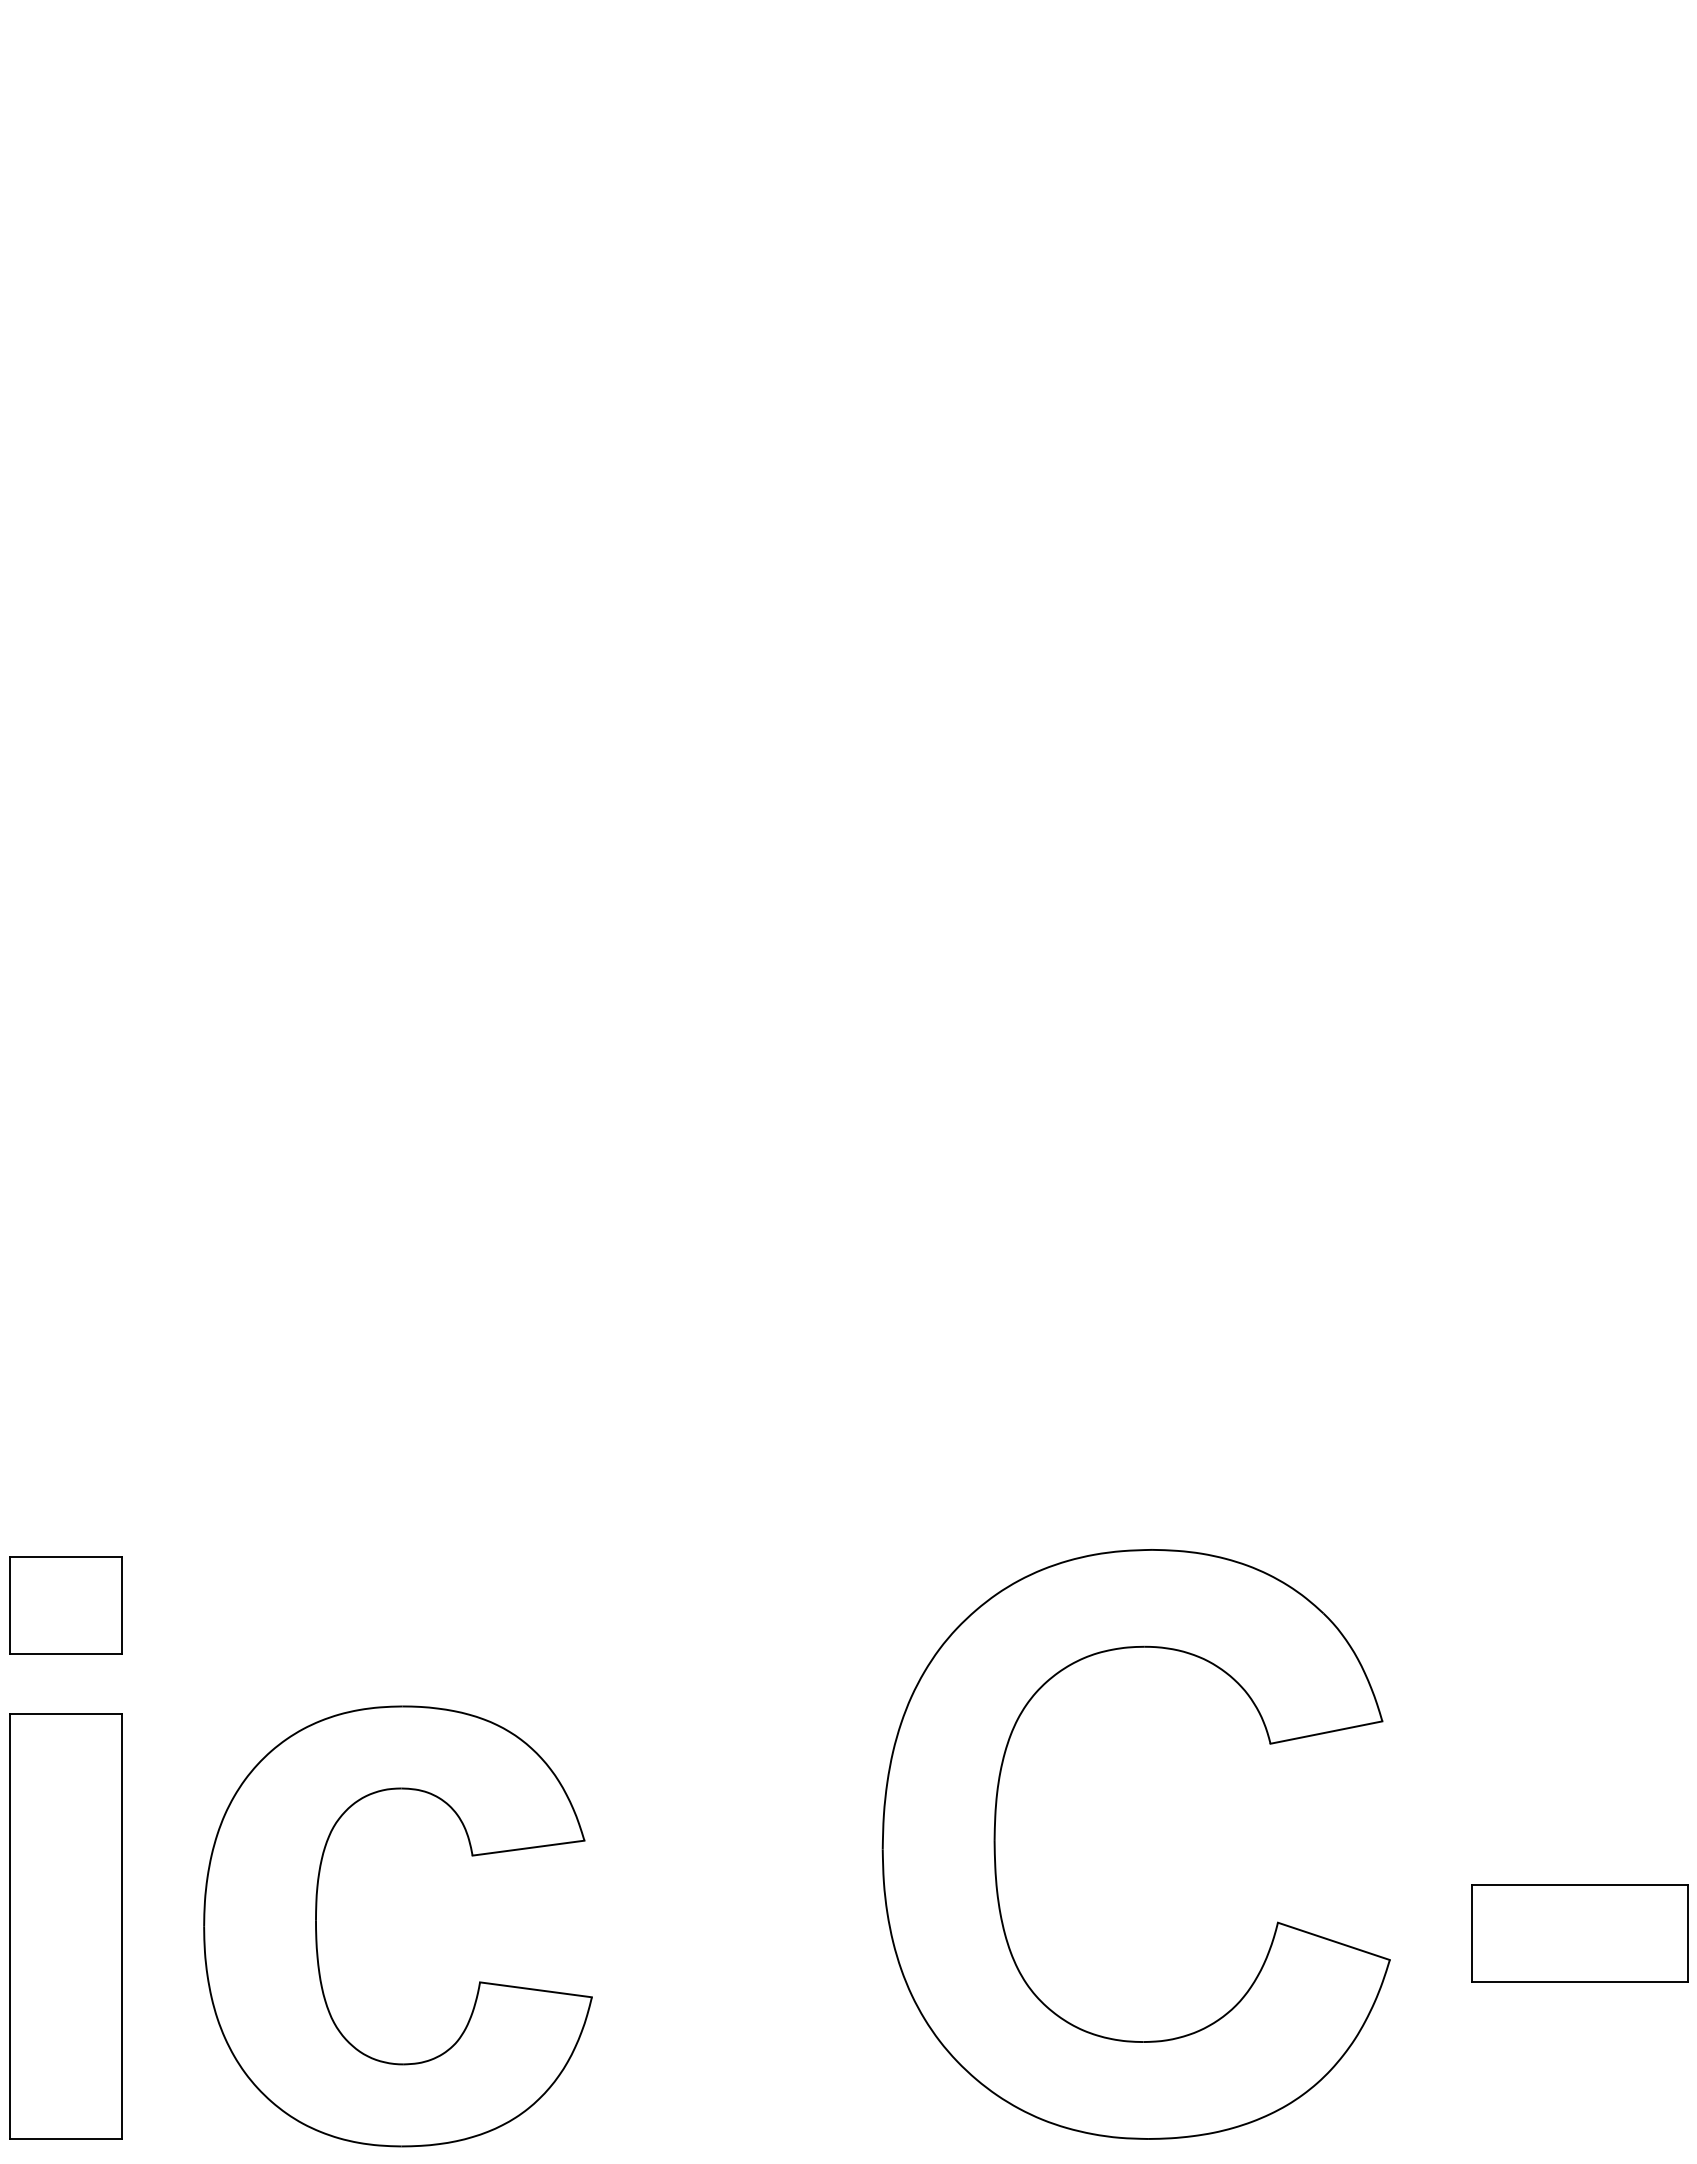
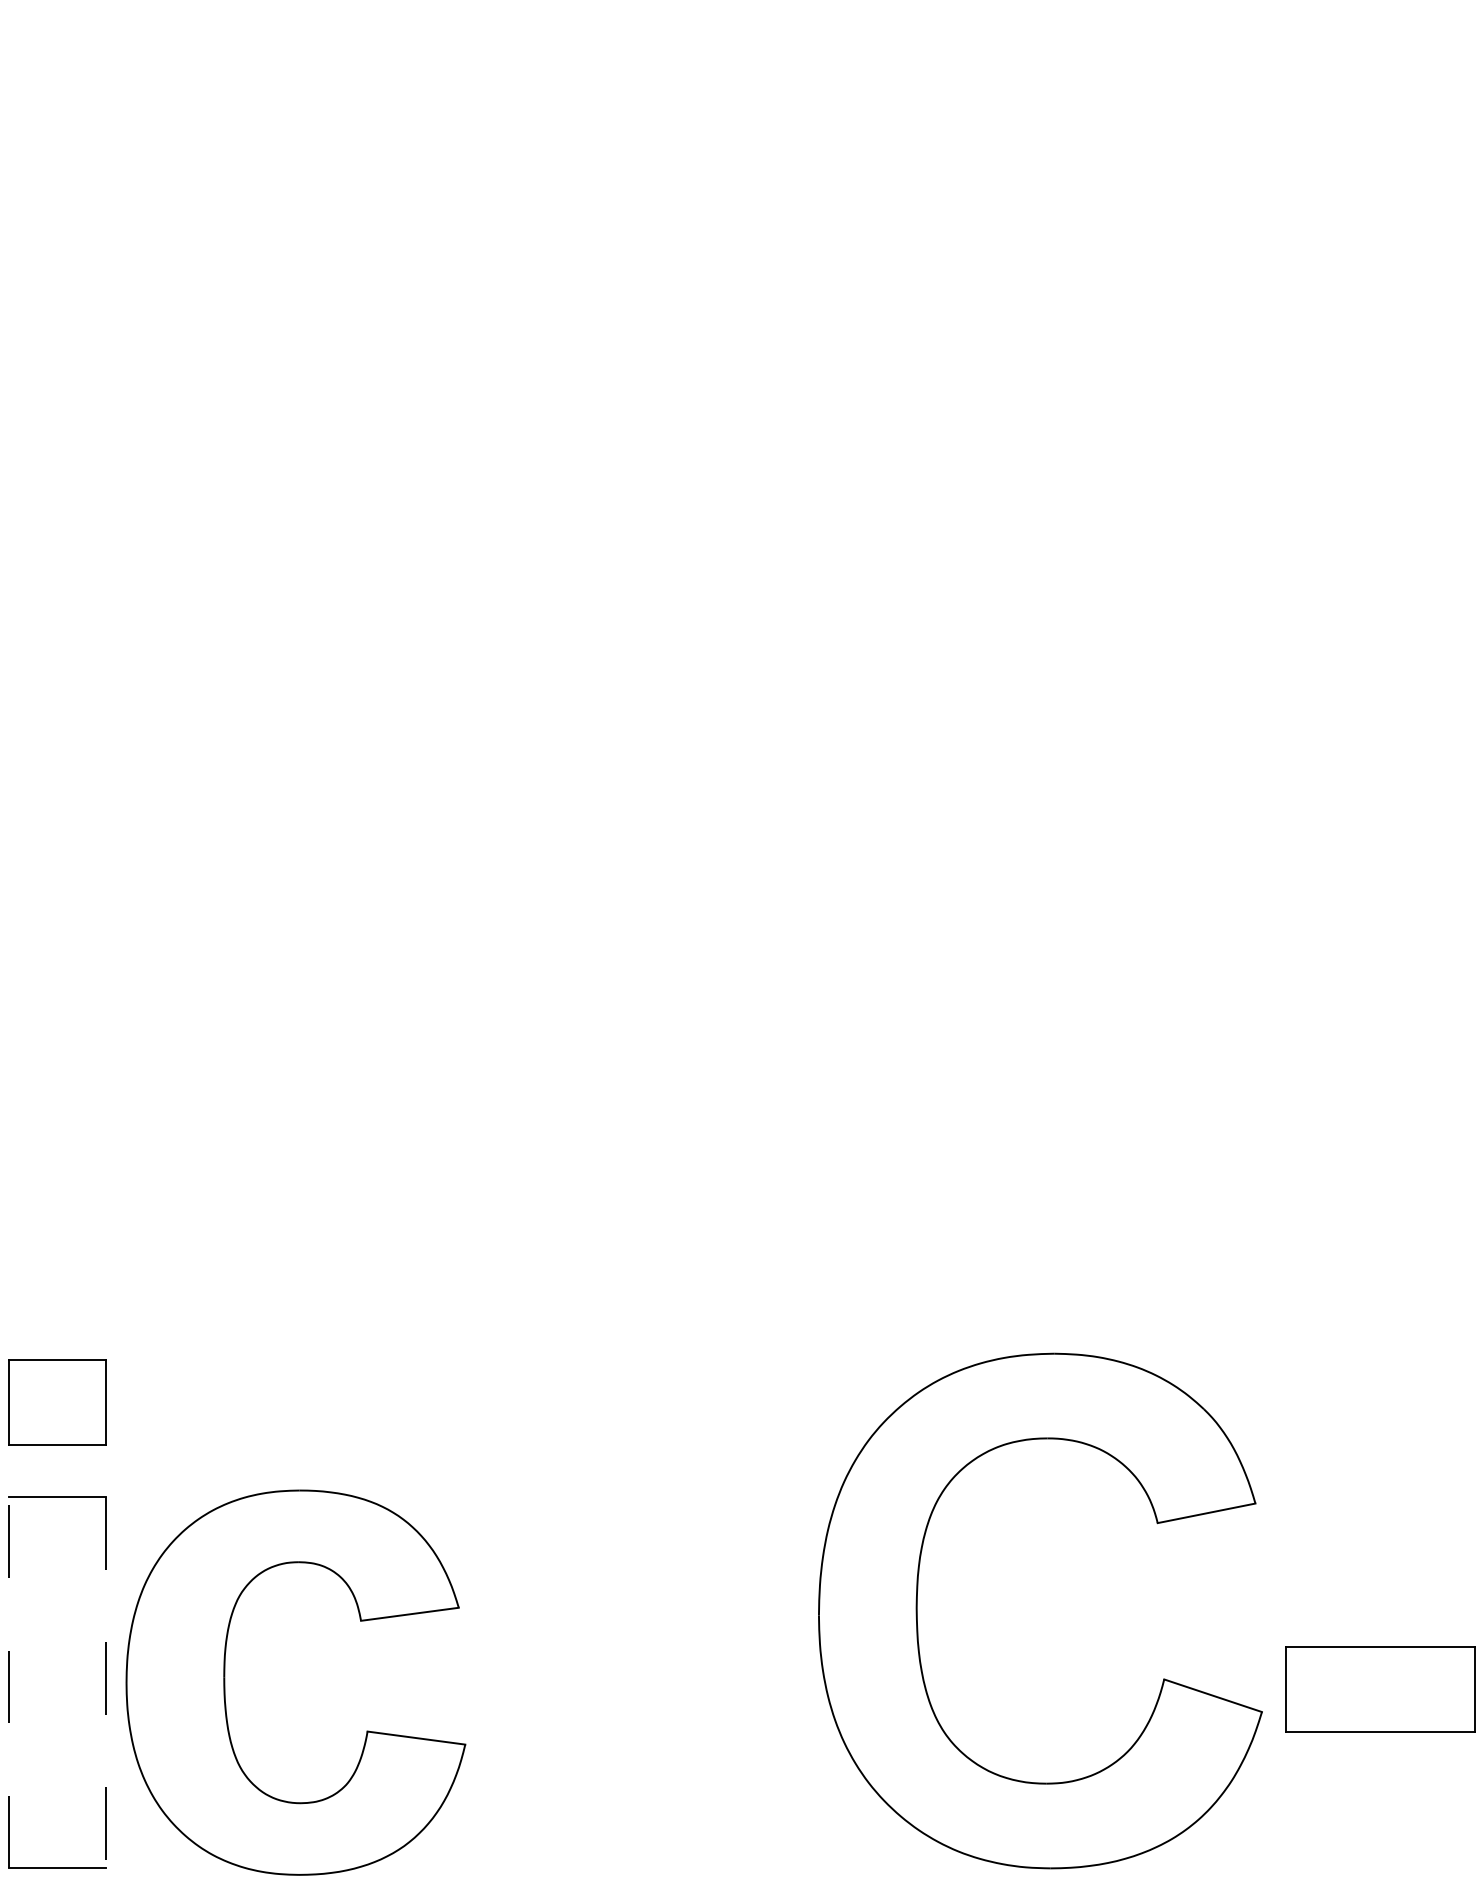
part: (995, 1844) -> (917, 1611), moved
line: (10, 1926) -> (8, 1682), solid -> dashed
line: (122, 1926) -> (106, 1682), solid -> dashed
part: (317, 1932) -> (225, 1687), moved

